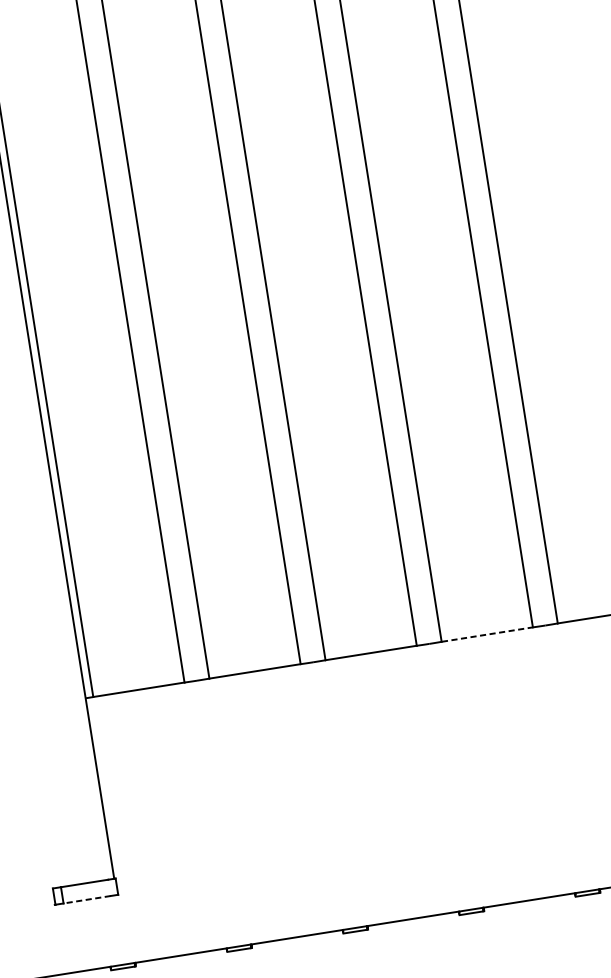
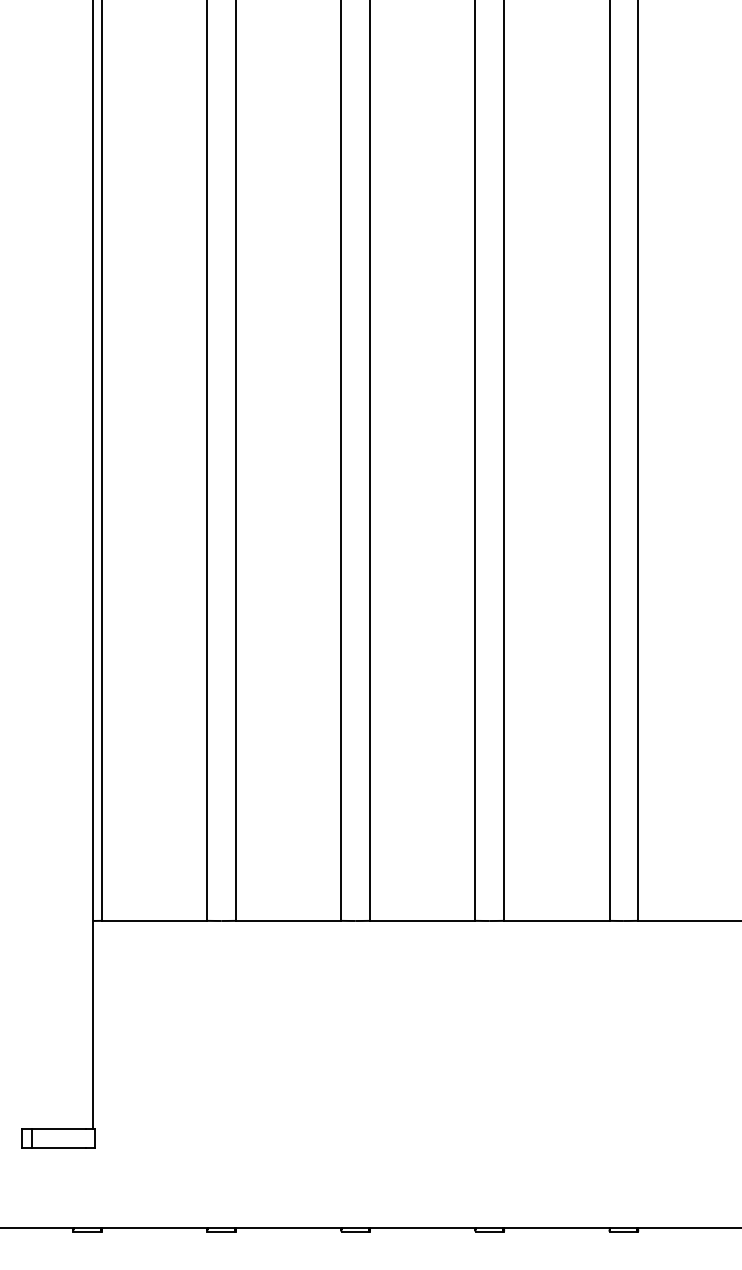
line: (487, 634) -> (557, 920), dashed -> solid
line: (86, 900) -> (58, 1148), dashed -> solid

